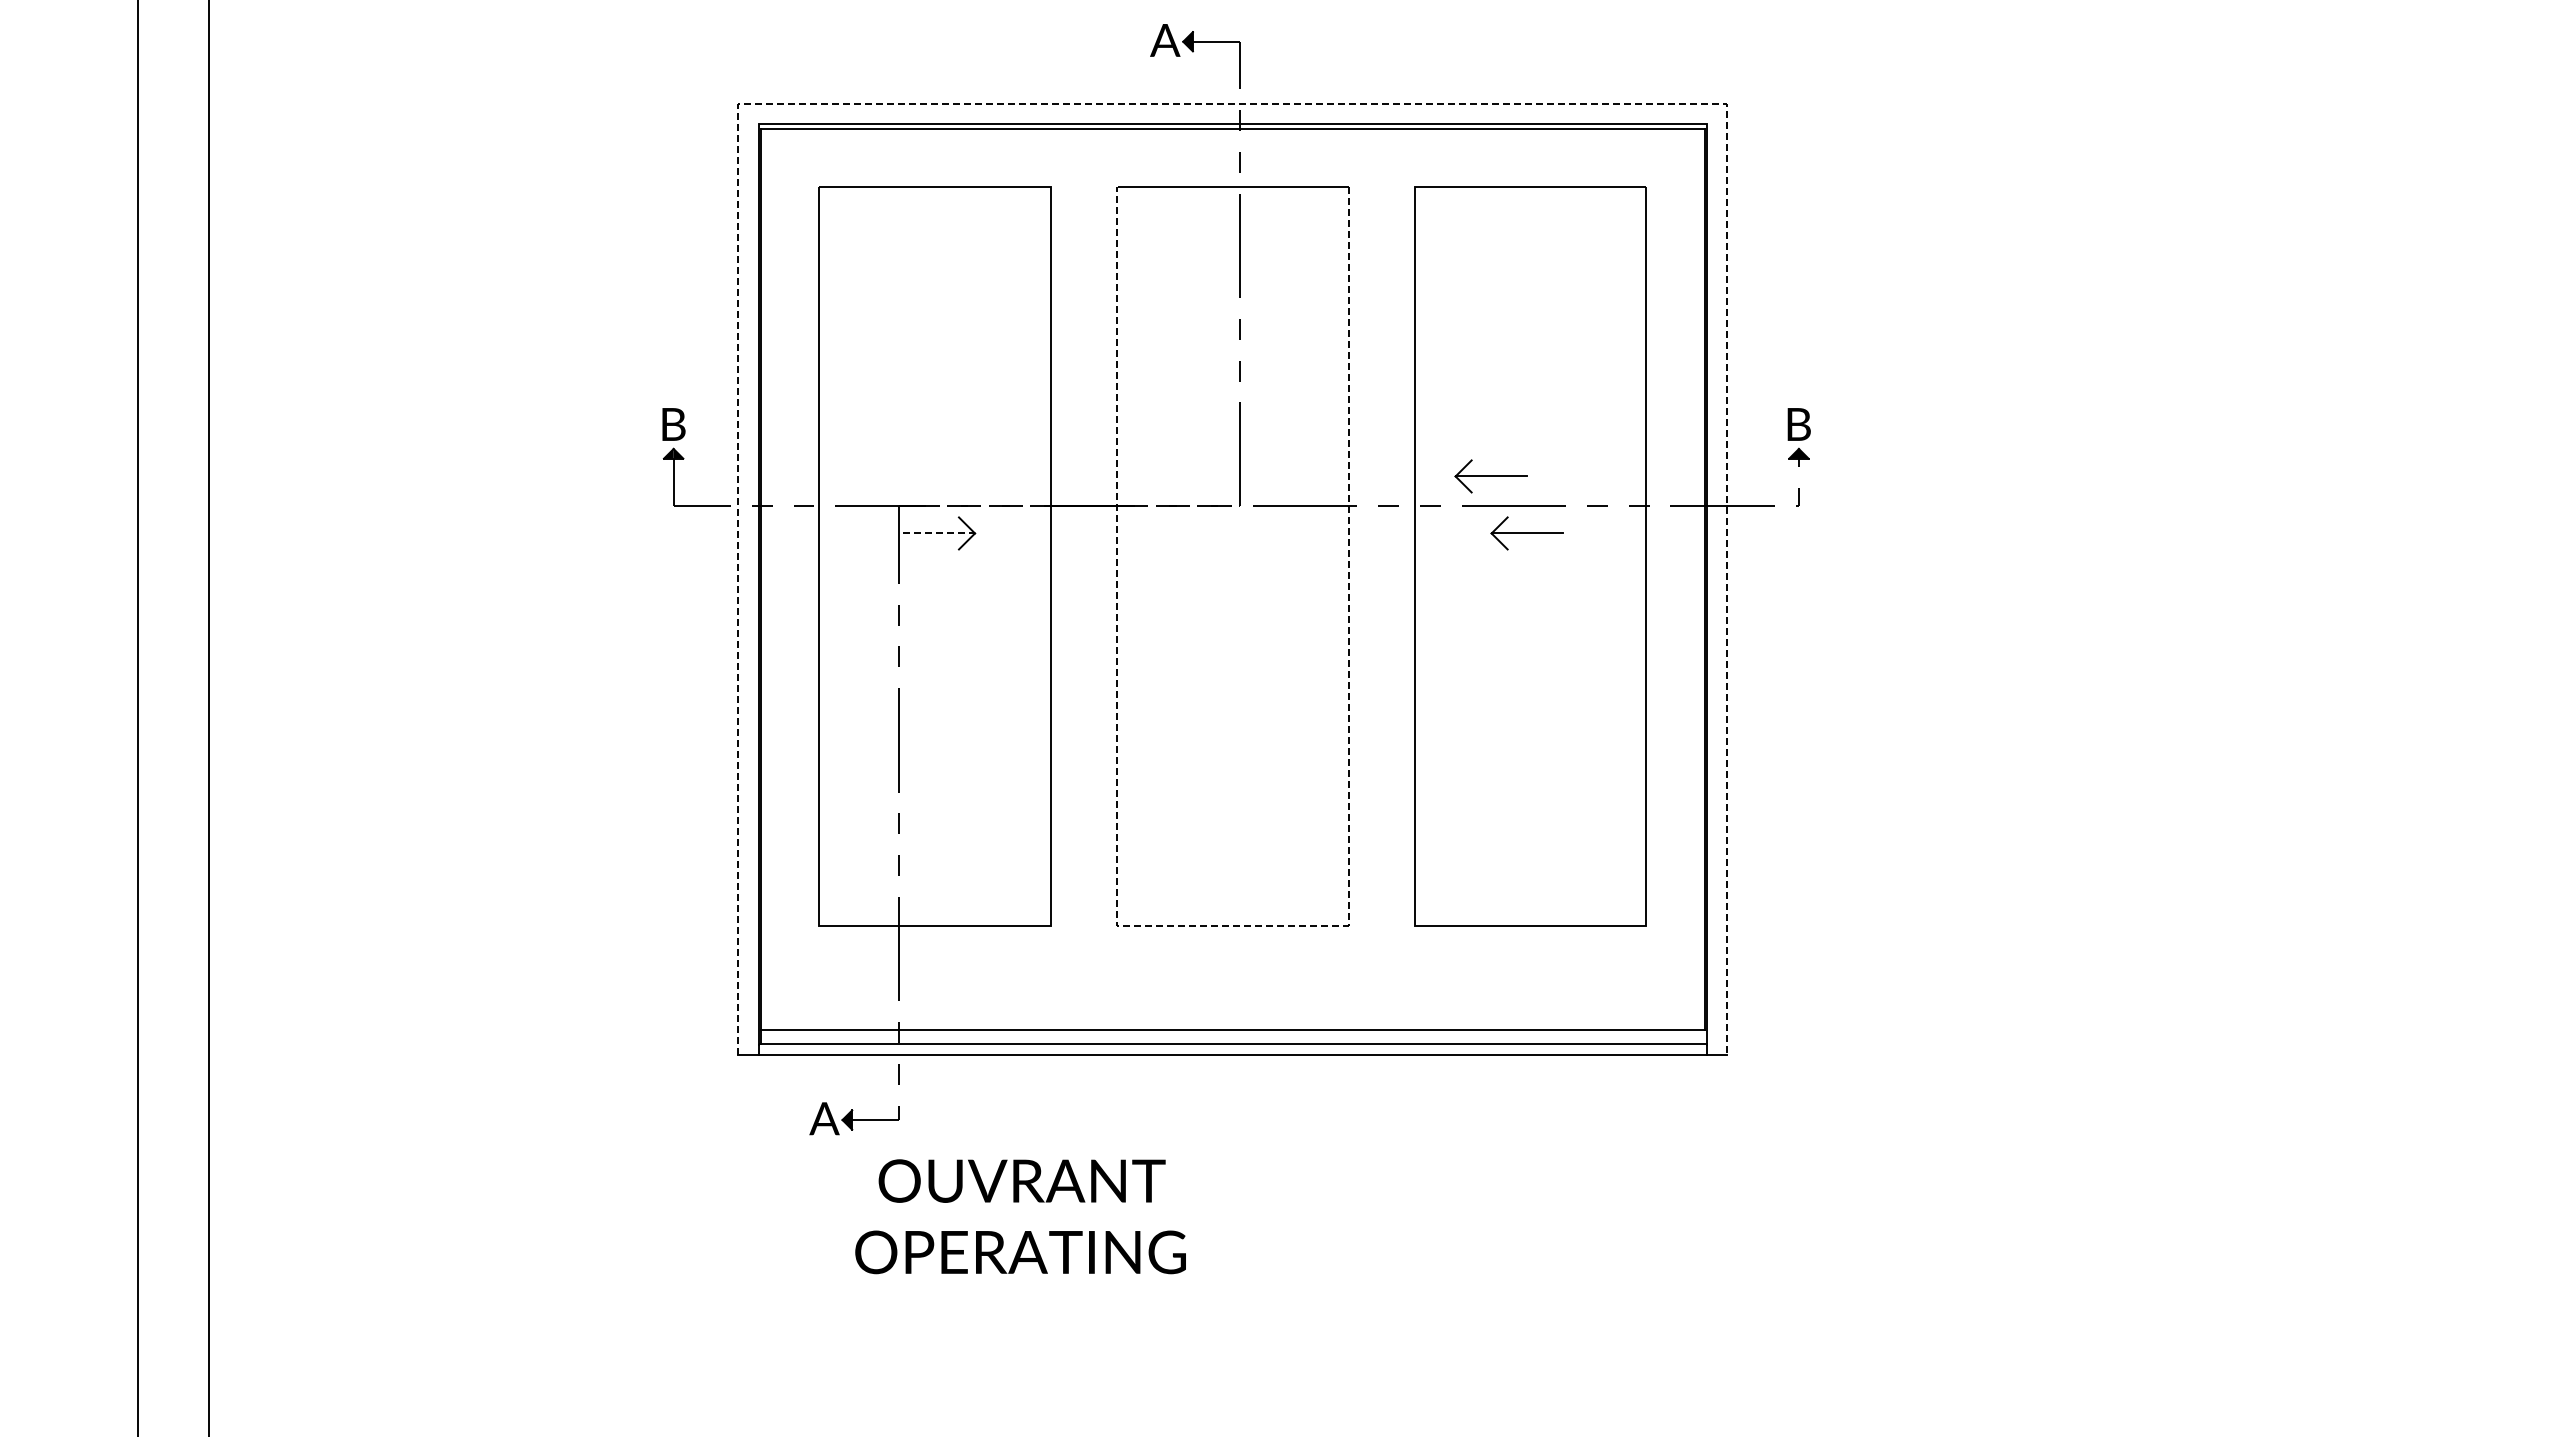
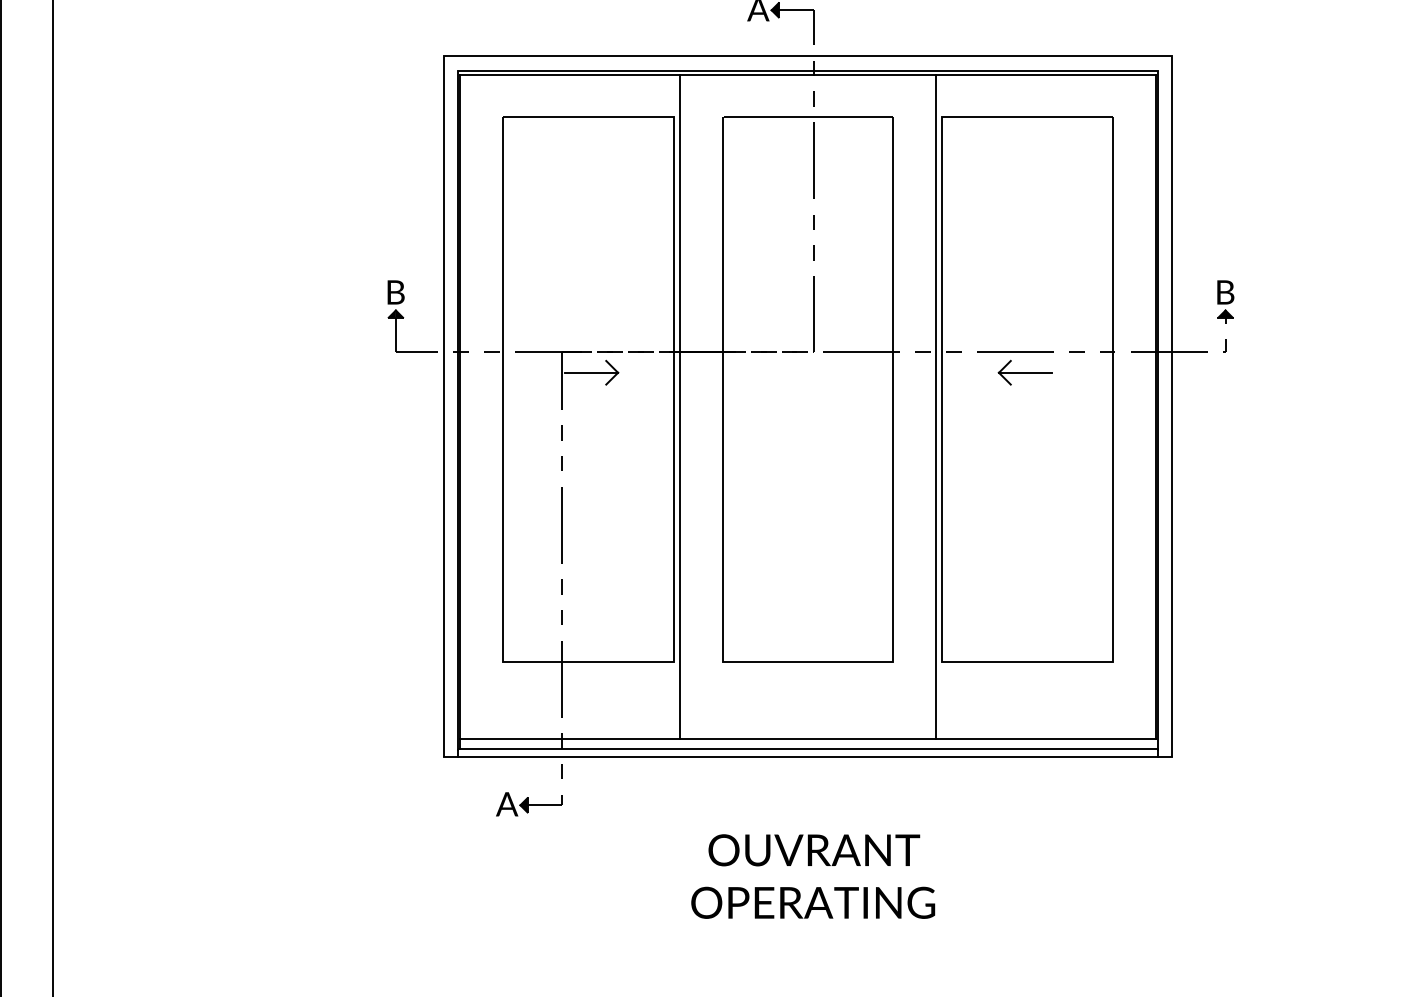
line: (1233, 103) -> (808, 55), dashed -> solid
part: (1490, 476) -> (998, 330), removed
line: (939, 533) -> (591, 372), dashed -> solid
line: (1058, 579) -> (679, 406), added
line: (1406, 579) -> (936, 406), added
line: (1232, 925) -> (807, 661), dashed -> solid
text: (1020, 1216) -> (813, 876), moved

